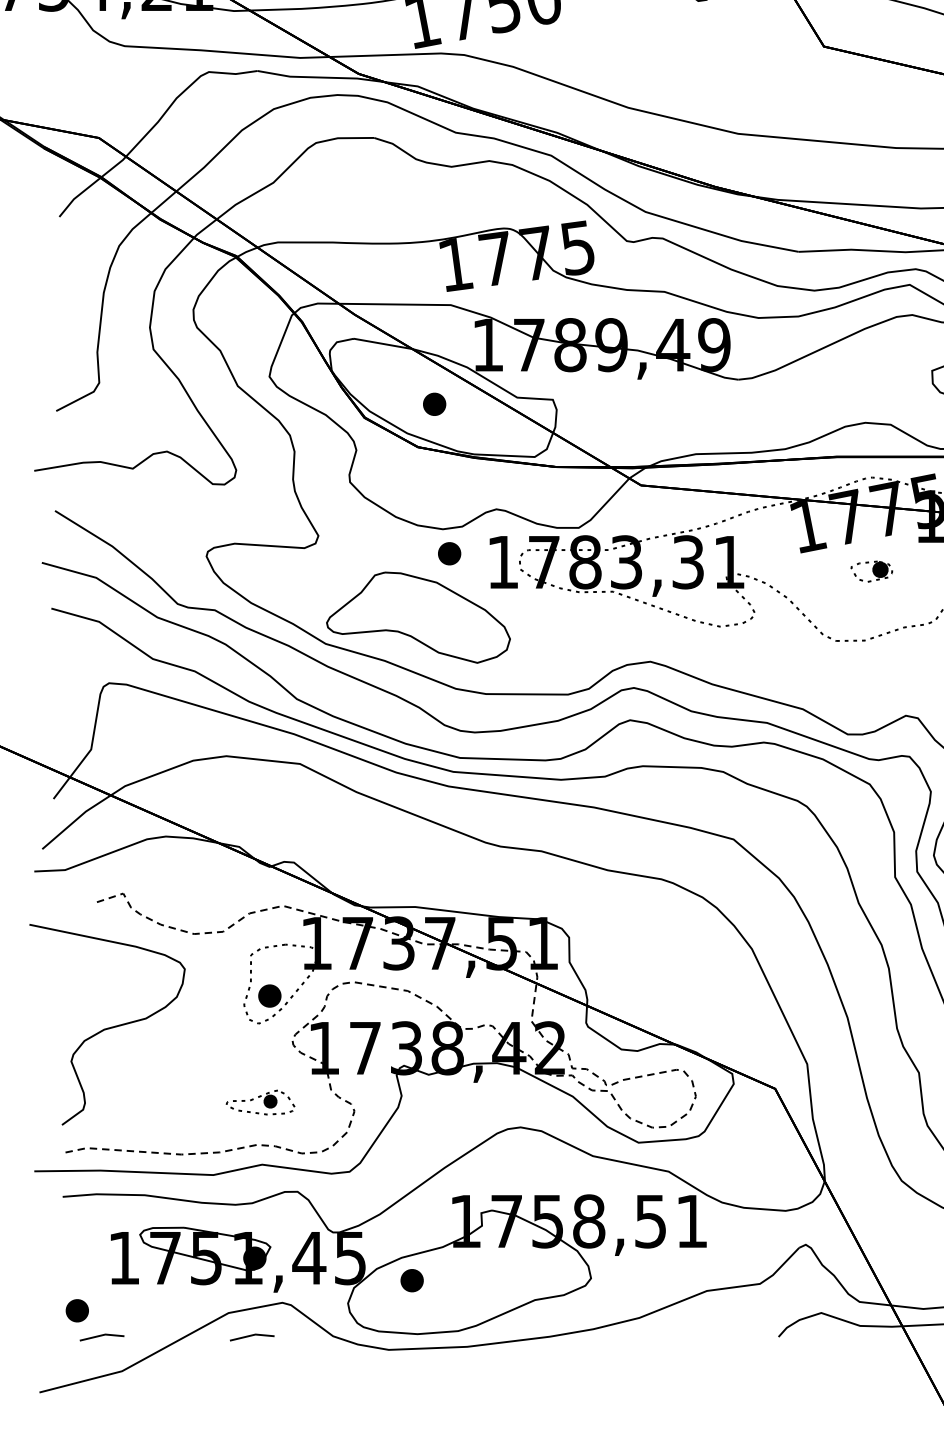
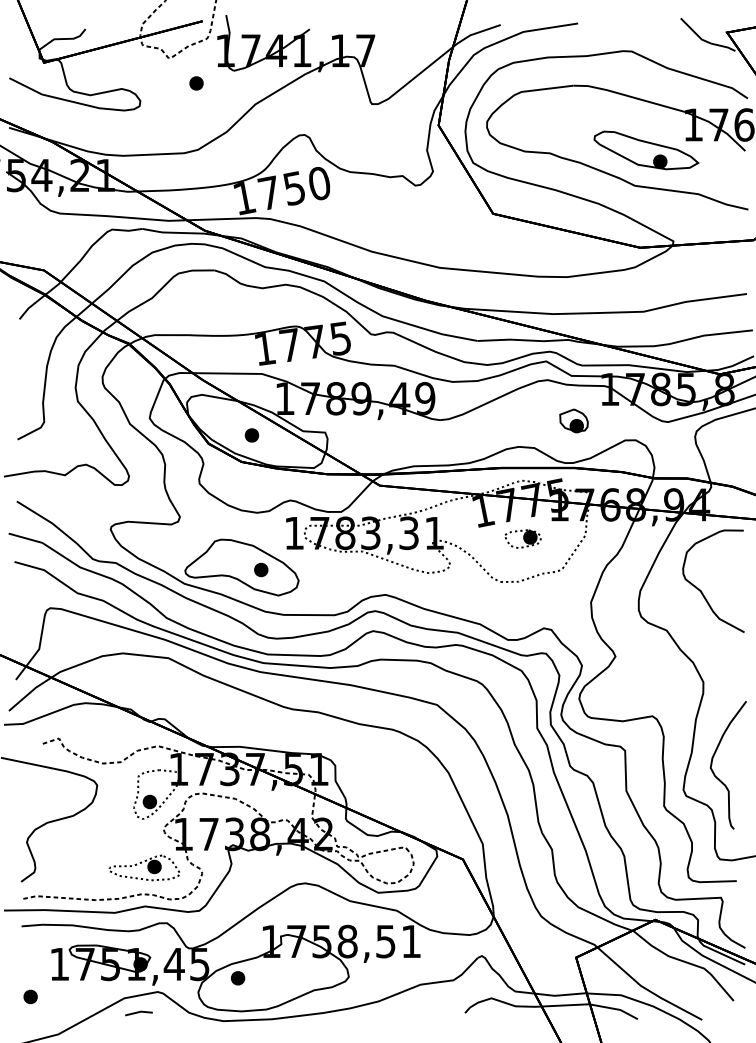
part: (449, 552) -> (261, 569), moved
part: (871, 570) -> (522, 538), size x1.43
part: (259, 1101) -> (143, 867), size x1.67
line: (101, 1337) -> (45, 1013), removed

